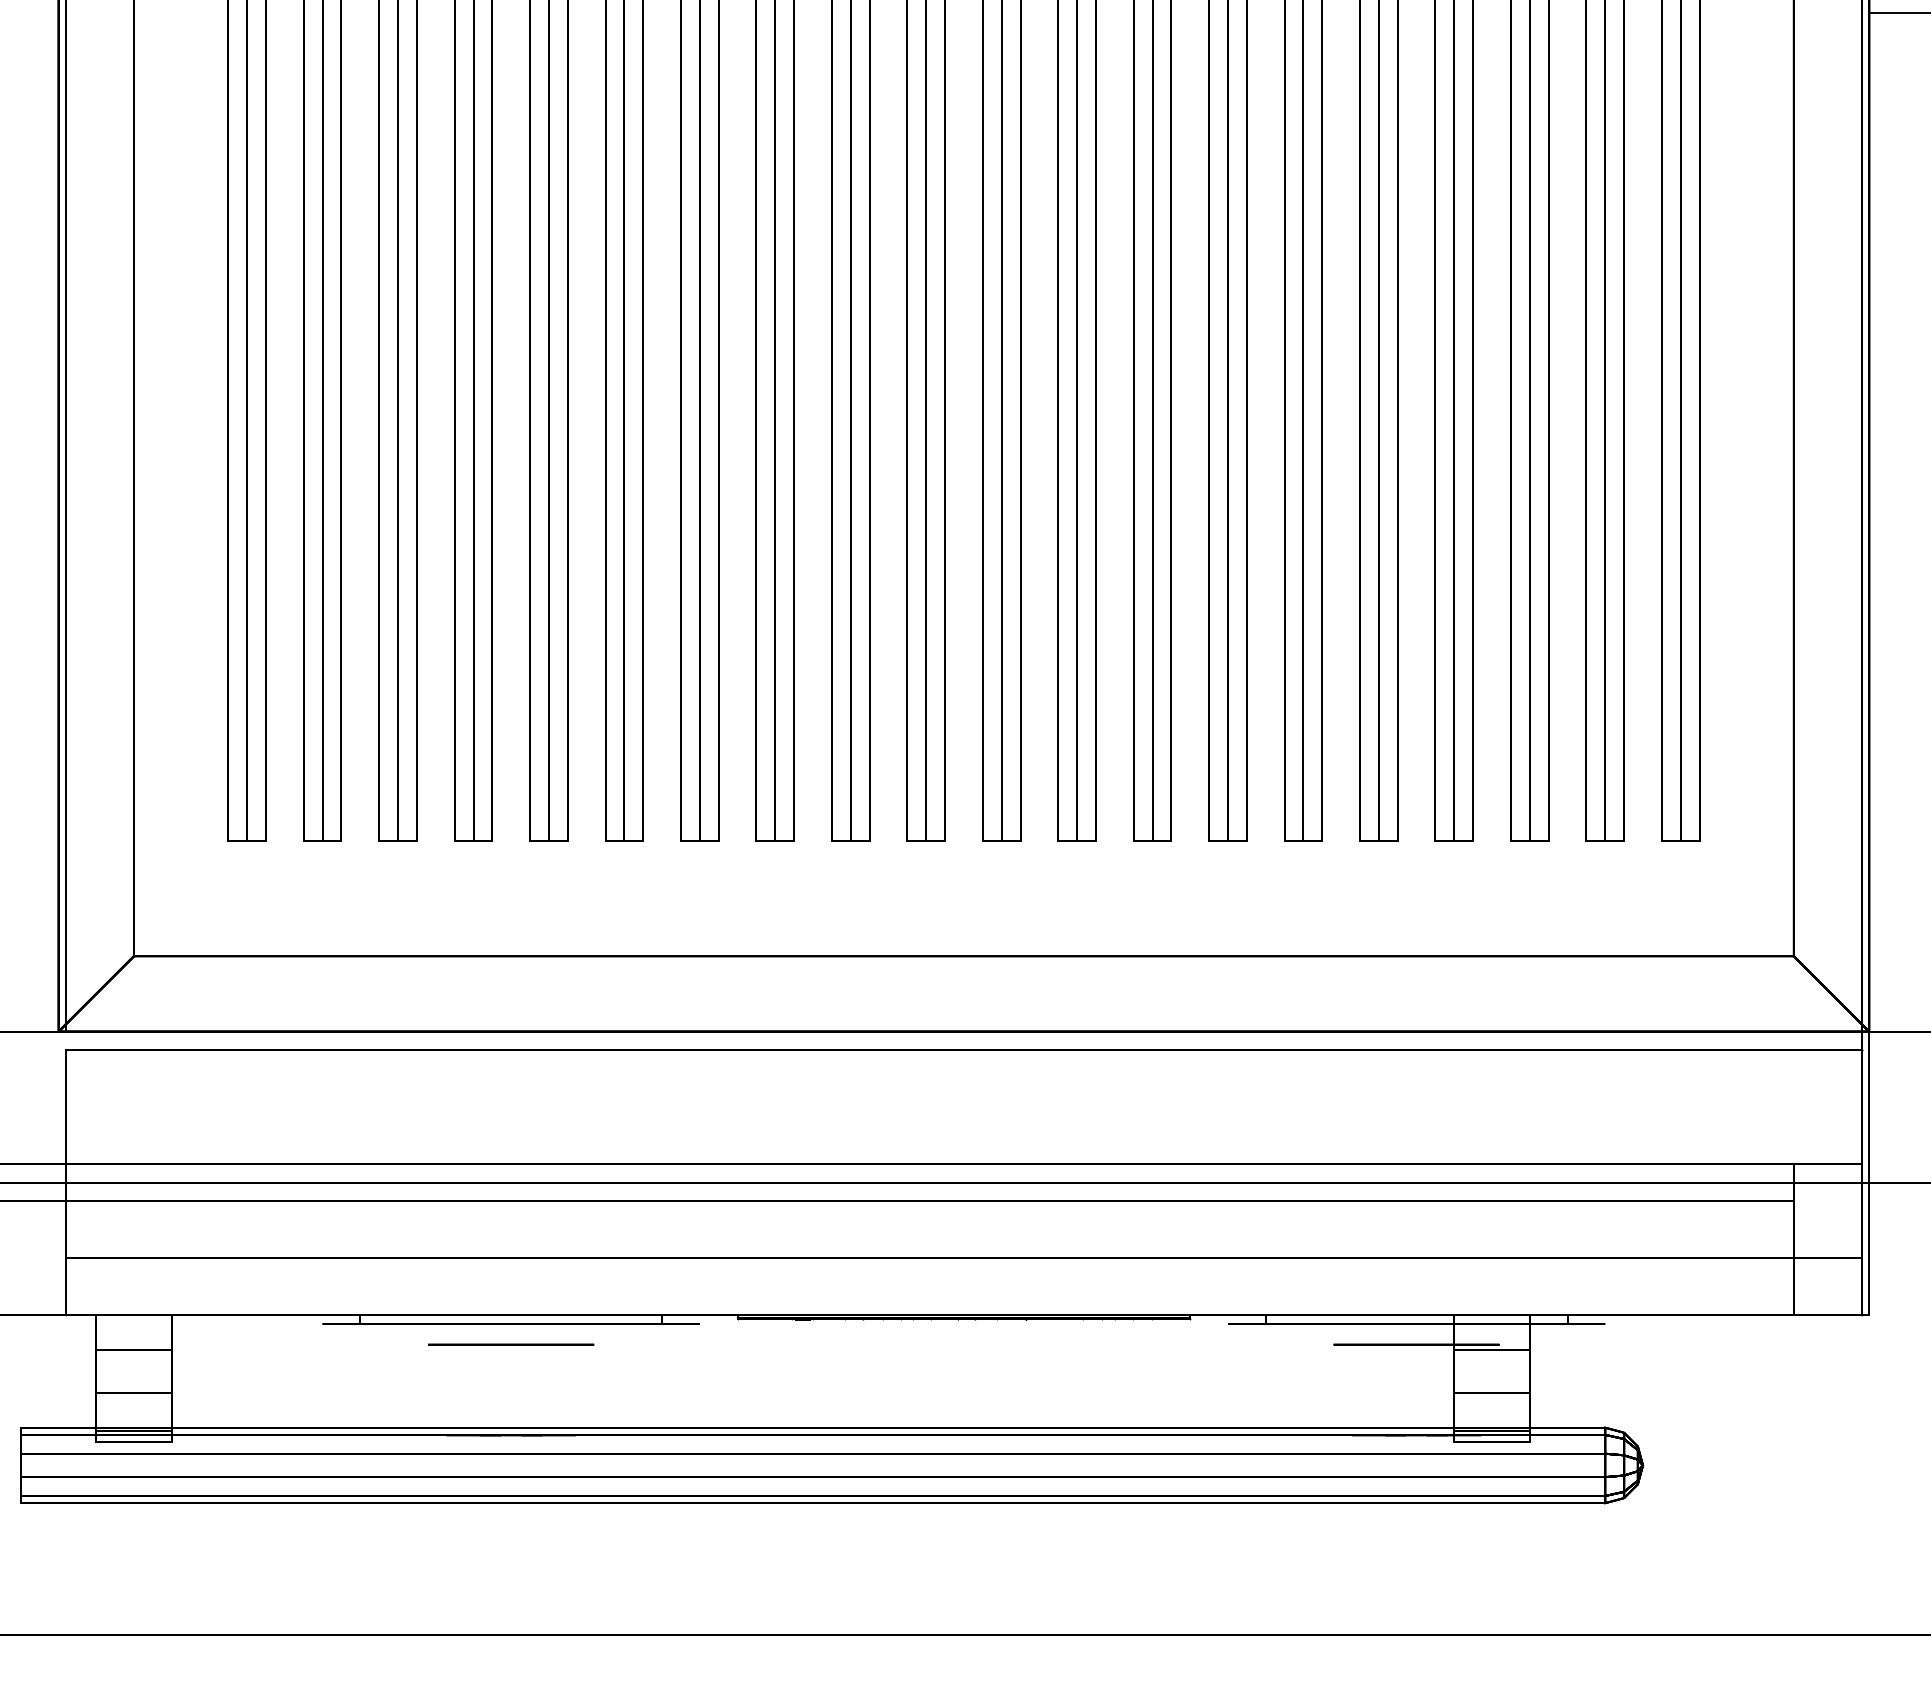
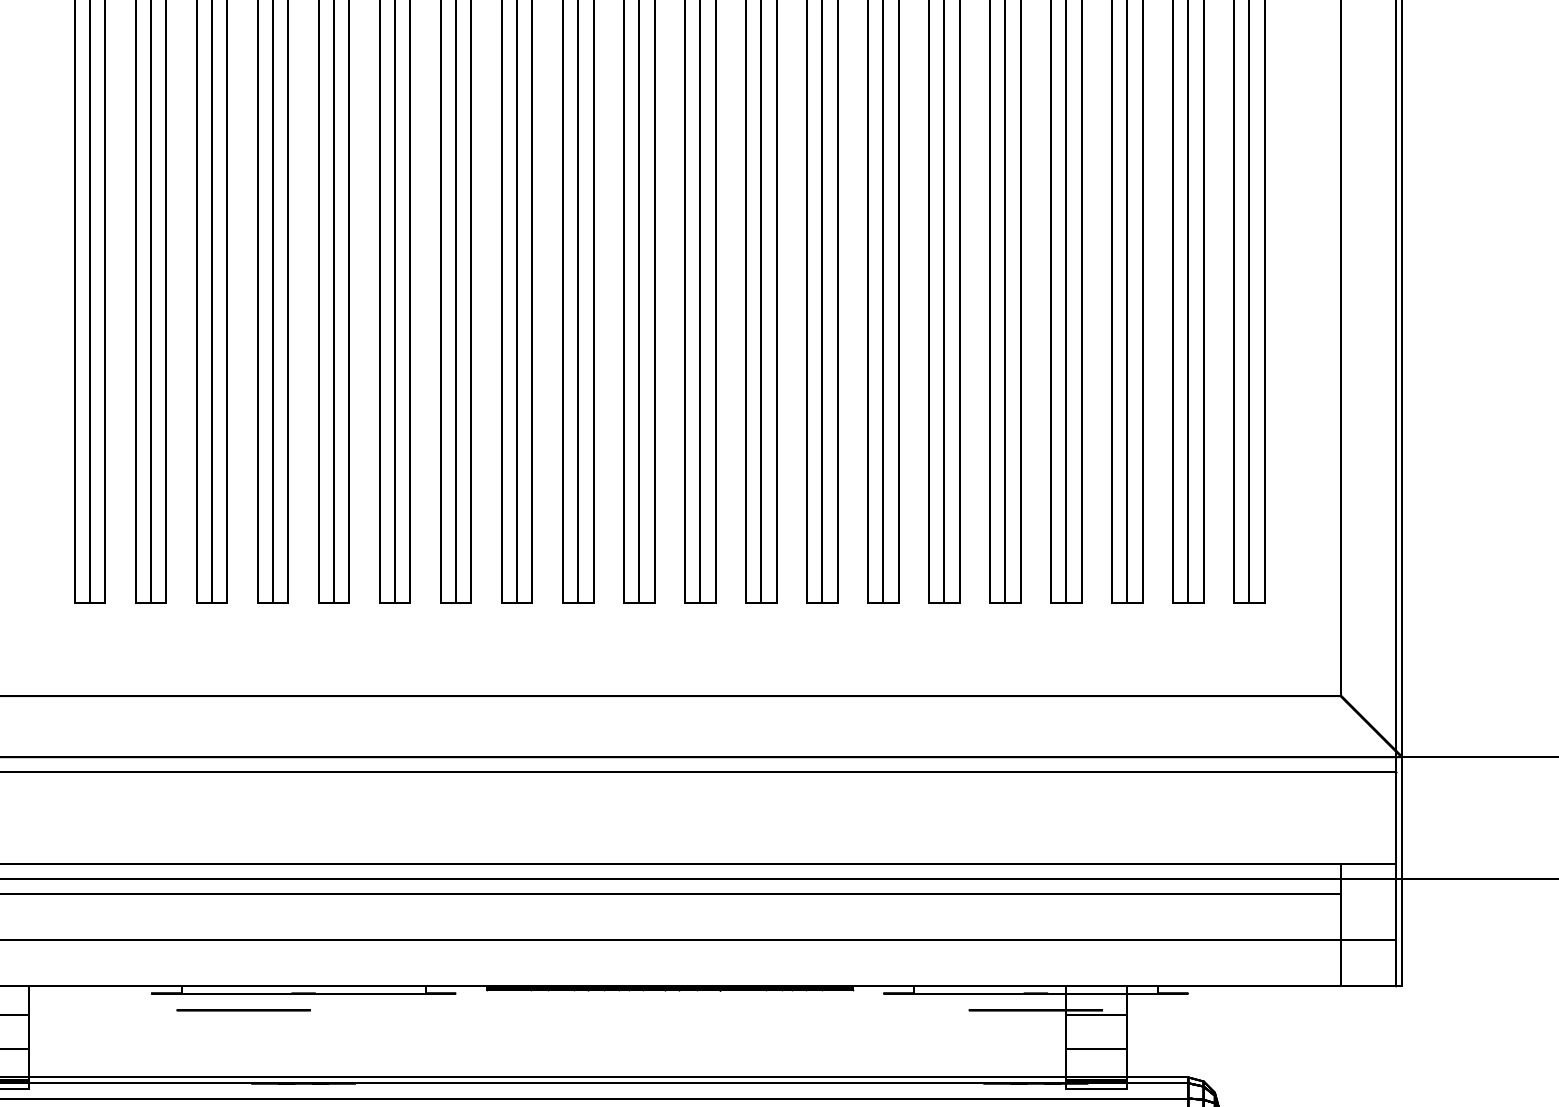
circle: (511, 1344) -> (244, 1010), moved

